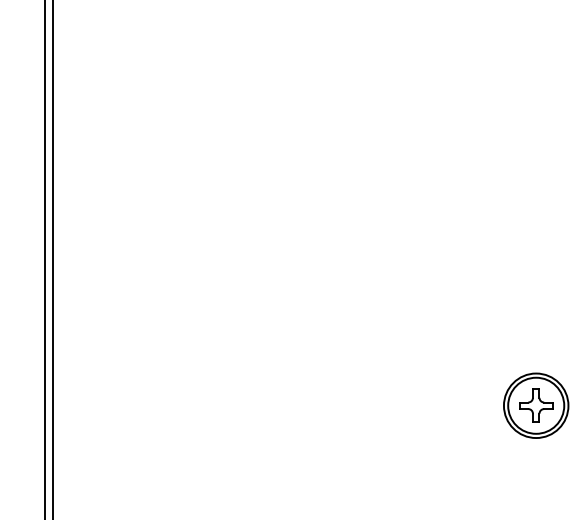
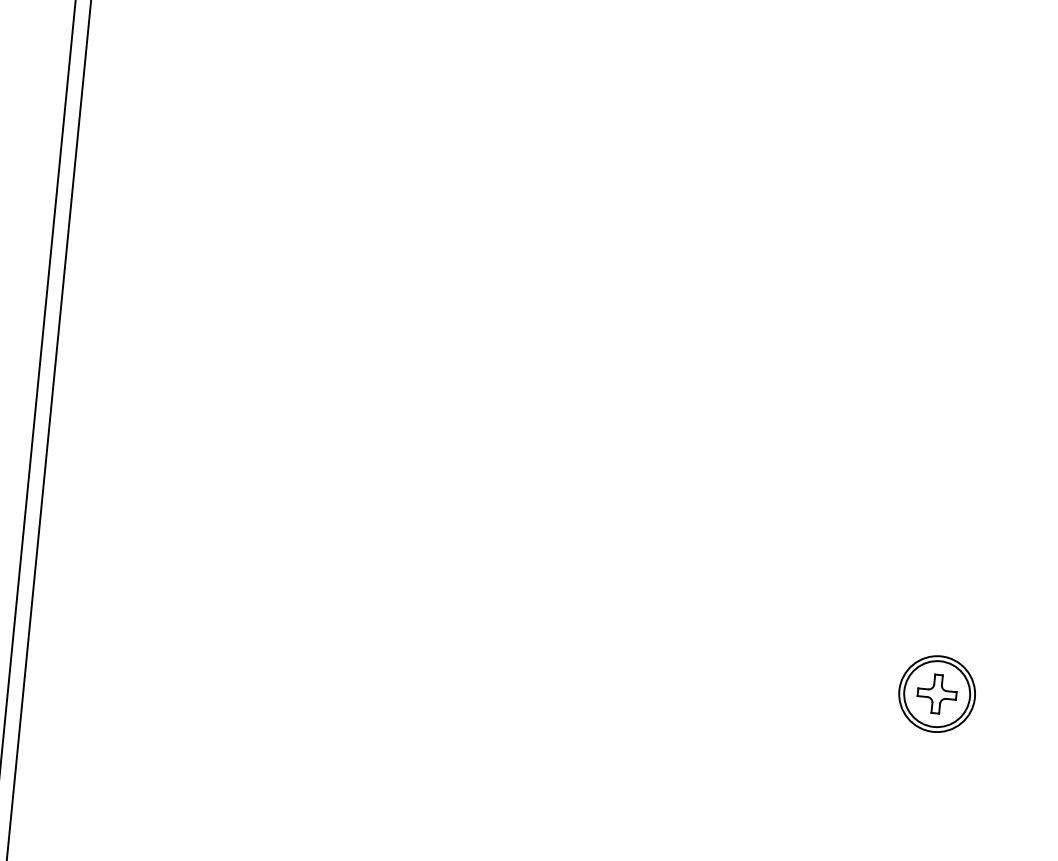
part: (535, 405) -> (936, 693), size x0.62

